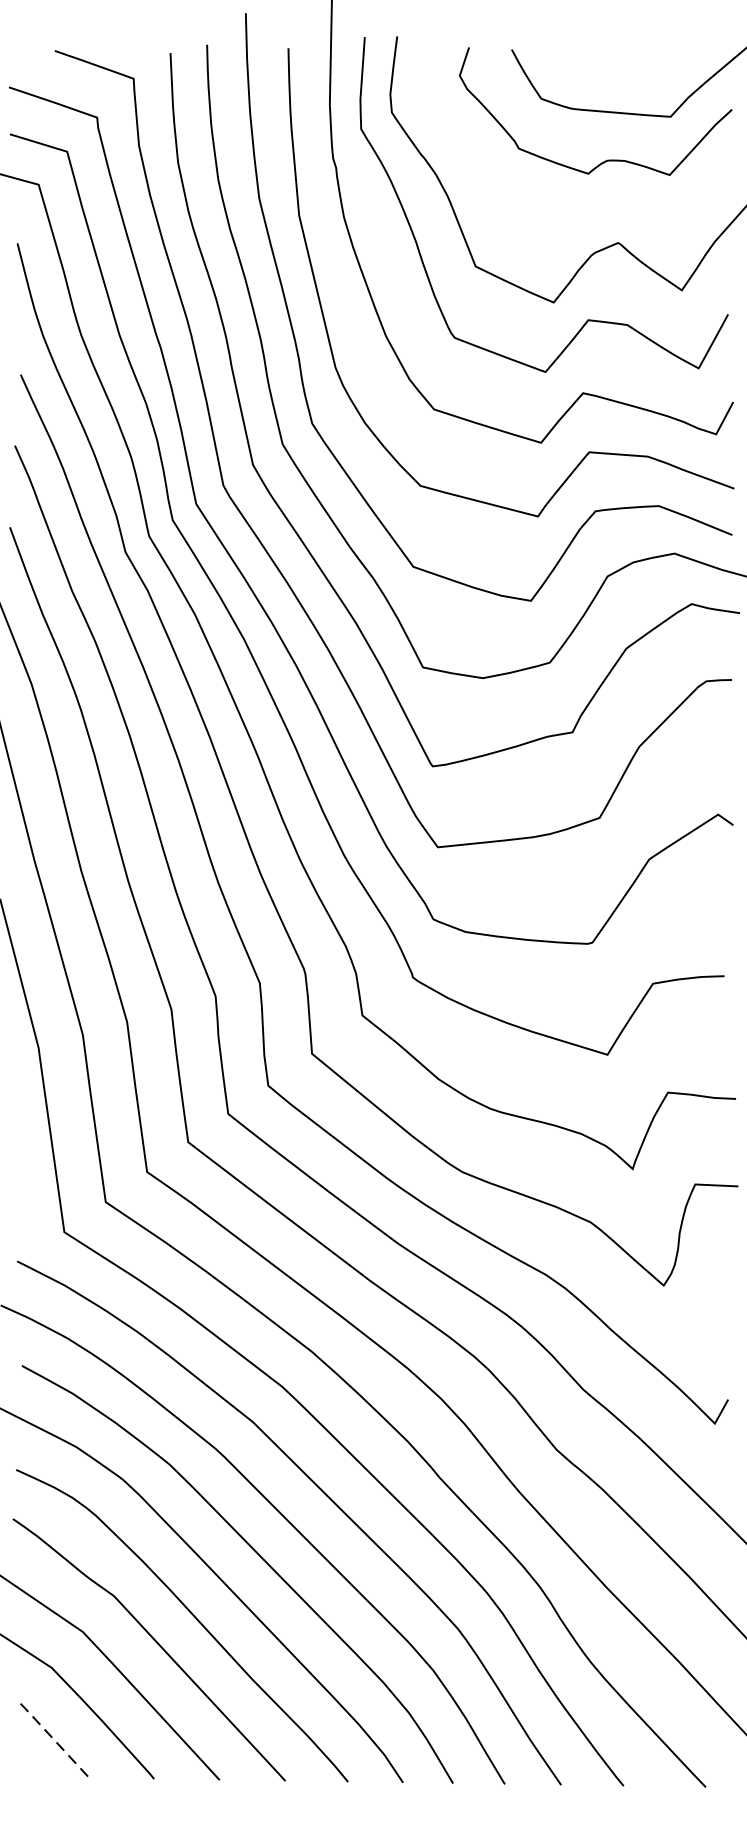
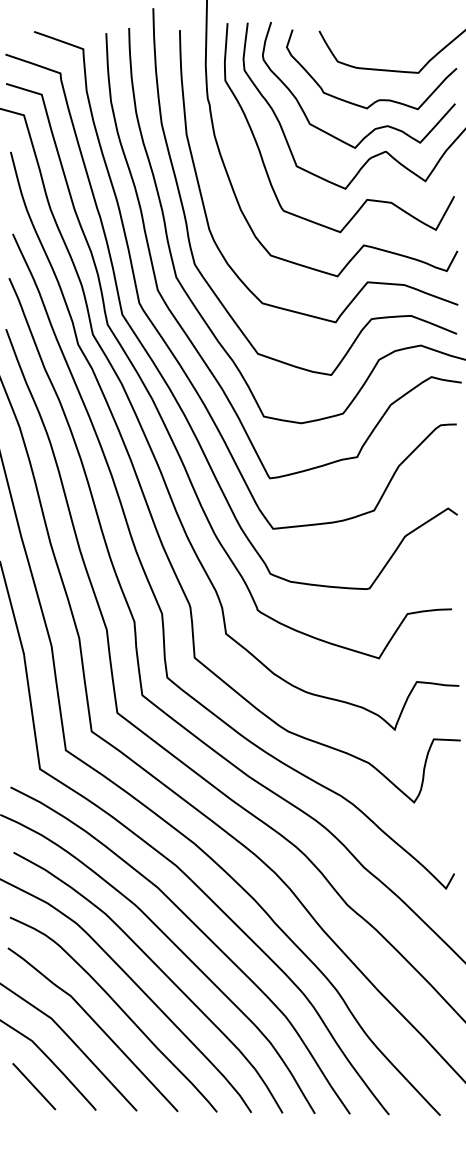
curve: (603, 204) -> (376, 127), added
line: (55, 1740) -> (34, 1086), dashed -> solid

